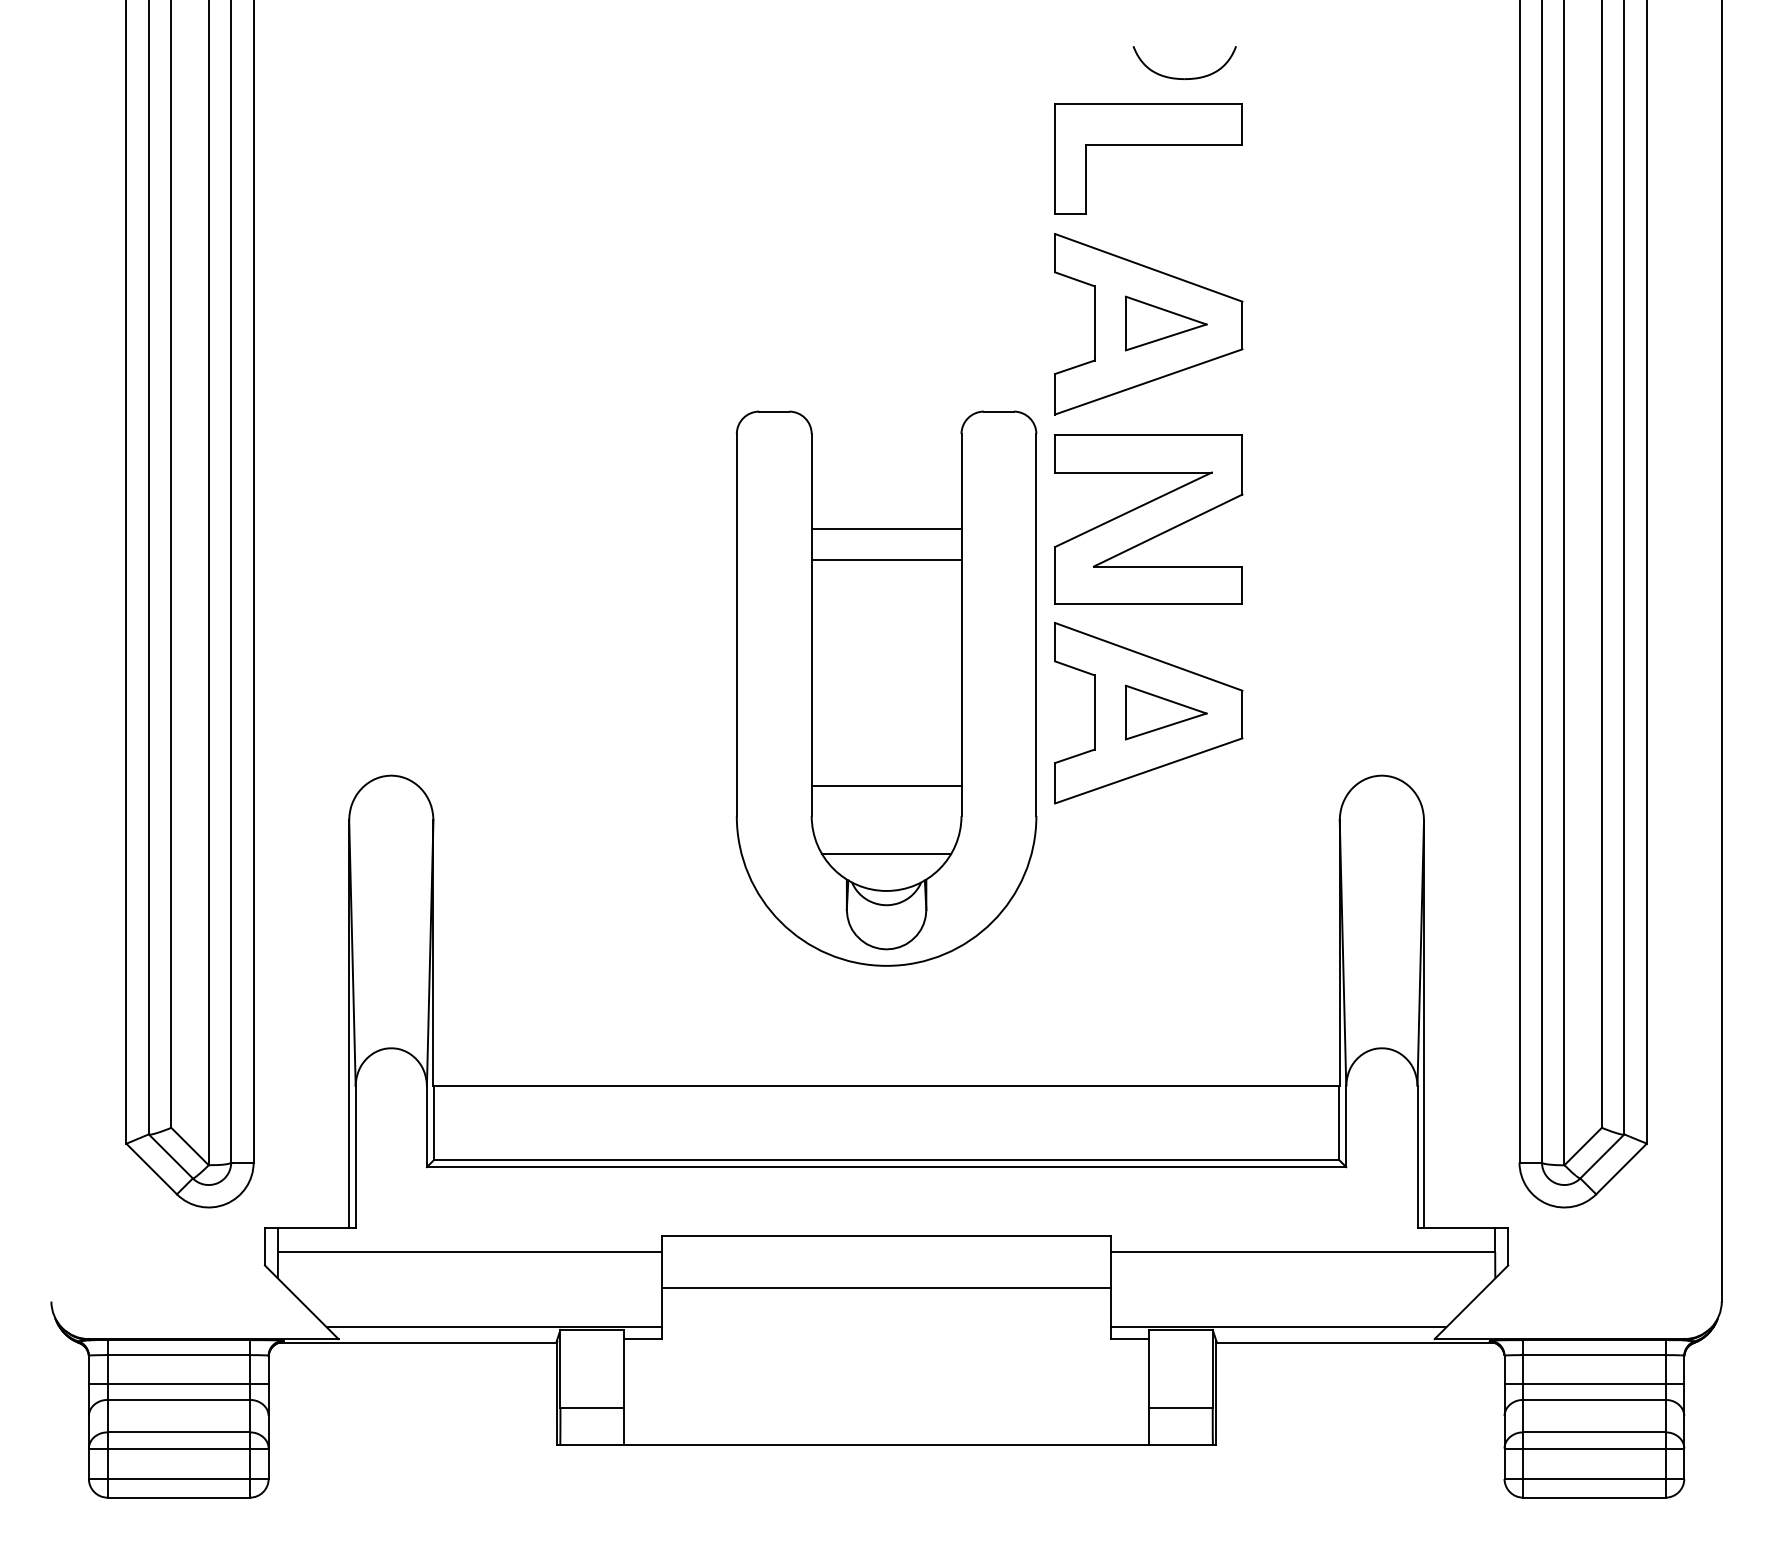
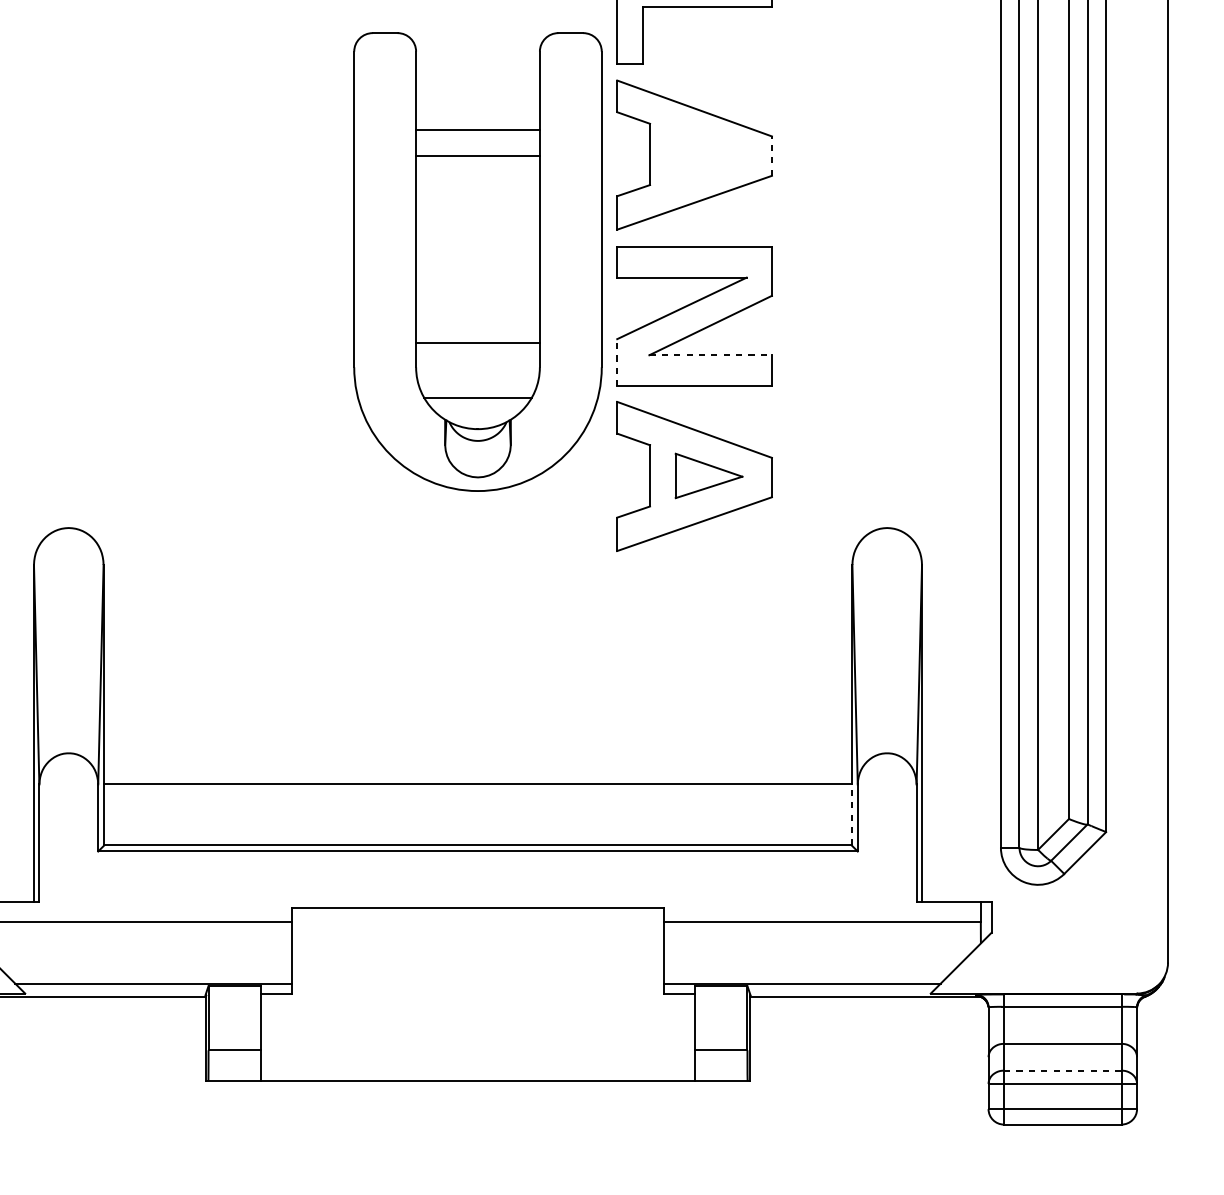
part: (1166, 323) -> (709, 154), removed
line: (1242, 325) -> (772, 156), solid -> dashed
line: (1168, 566) -> (710, 355), solid -> dashed
line: (1055, 575) -> (617, 362), solid -> dashed
part: (886, 688) -> (477, 261), moved
line: (1339, 1122) -> (852, 814), solid -> dashed
line: (886, 1287) -> (477, 950), removed
line: (1594, 1383) -> (1062, 1030), removed
line: (1593, 1432) -> (1062, 1070), solid -> dashed

